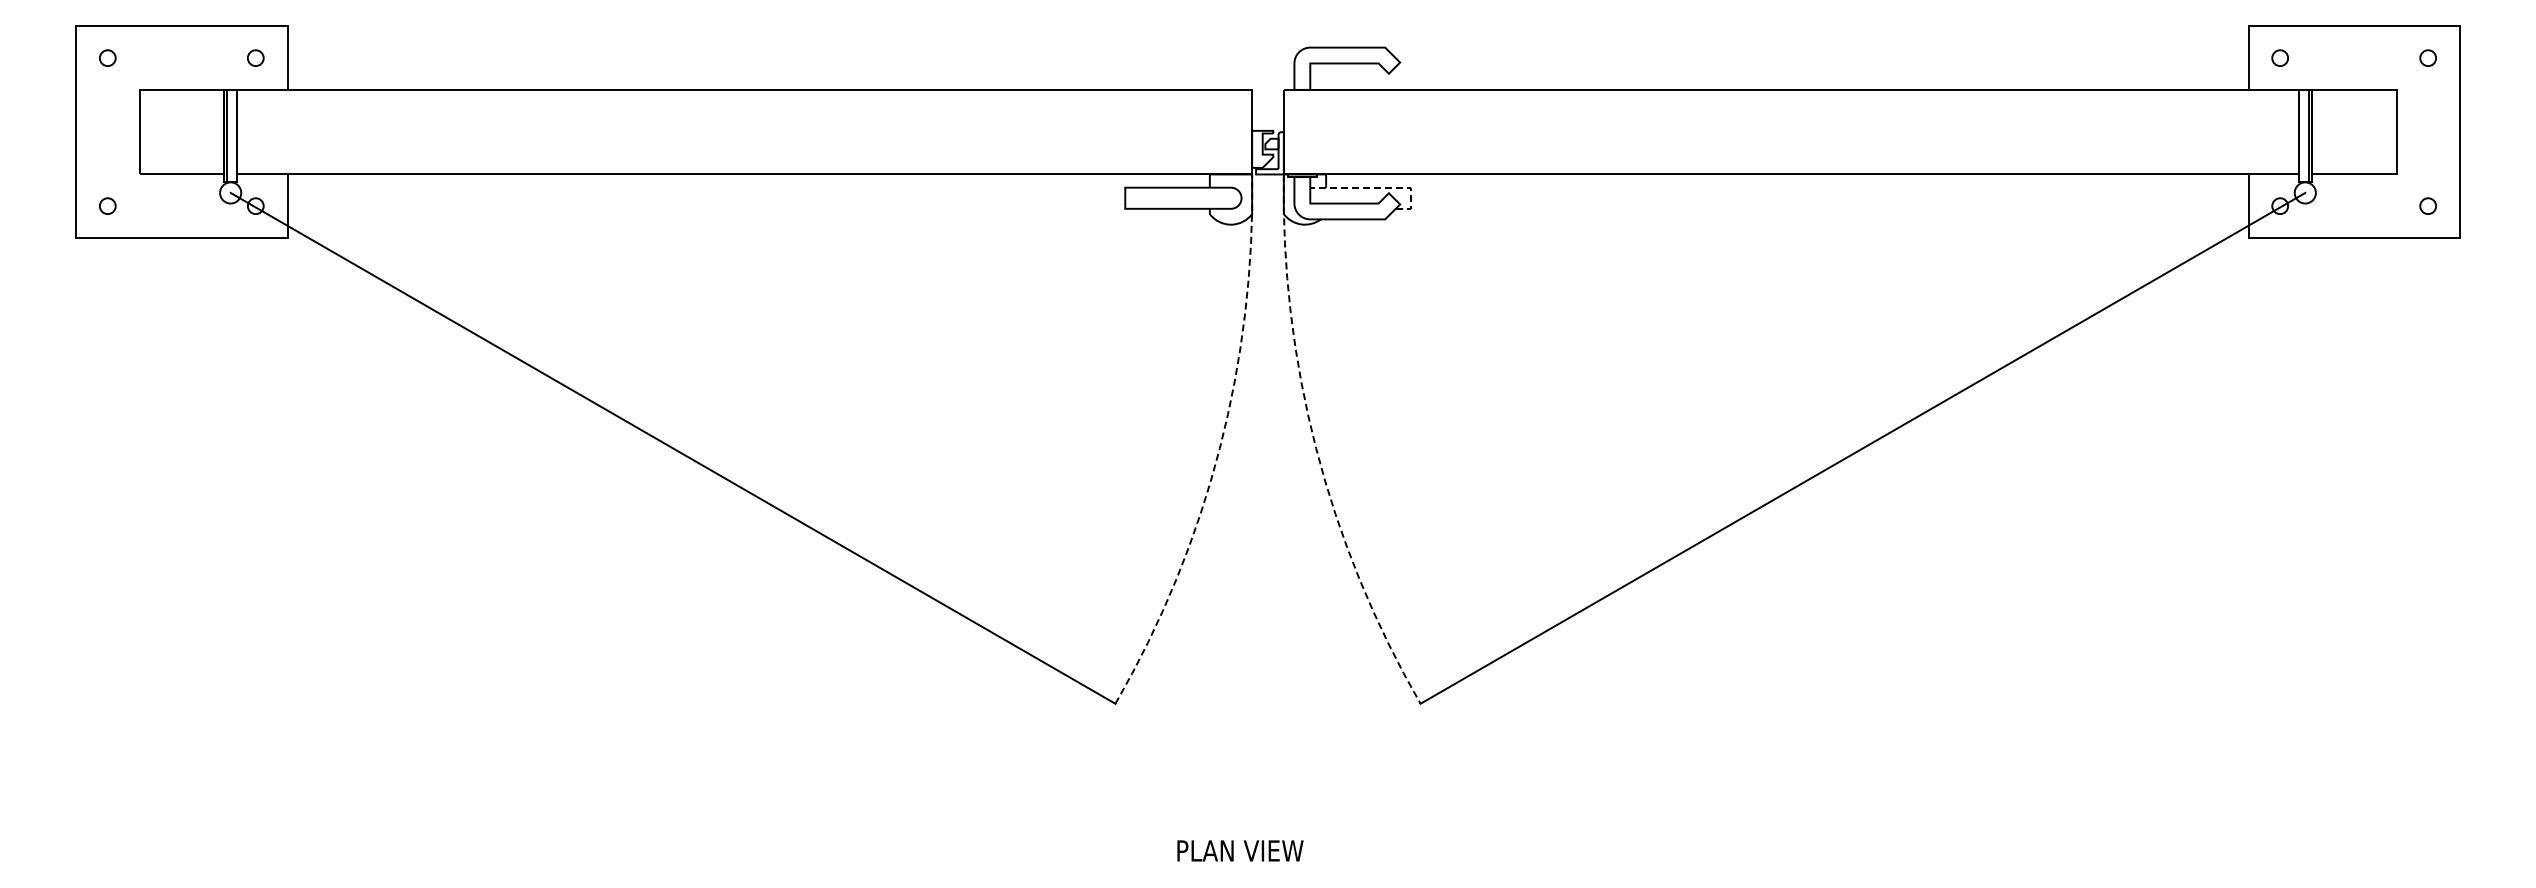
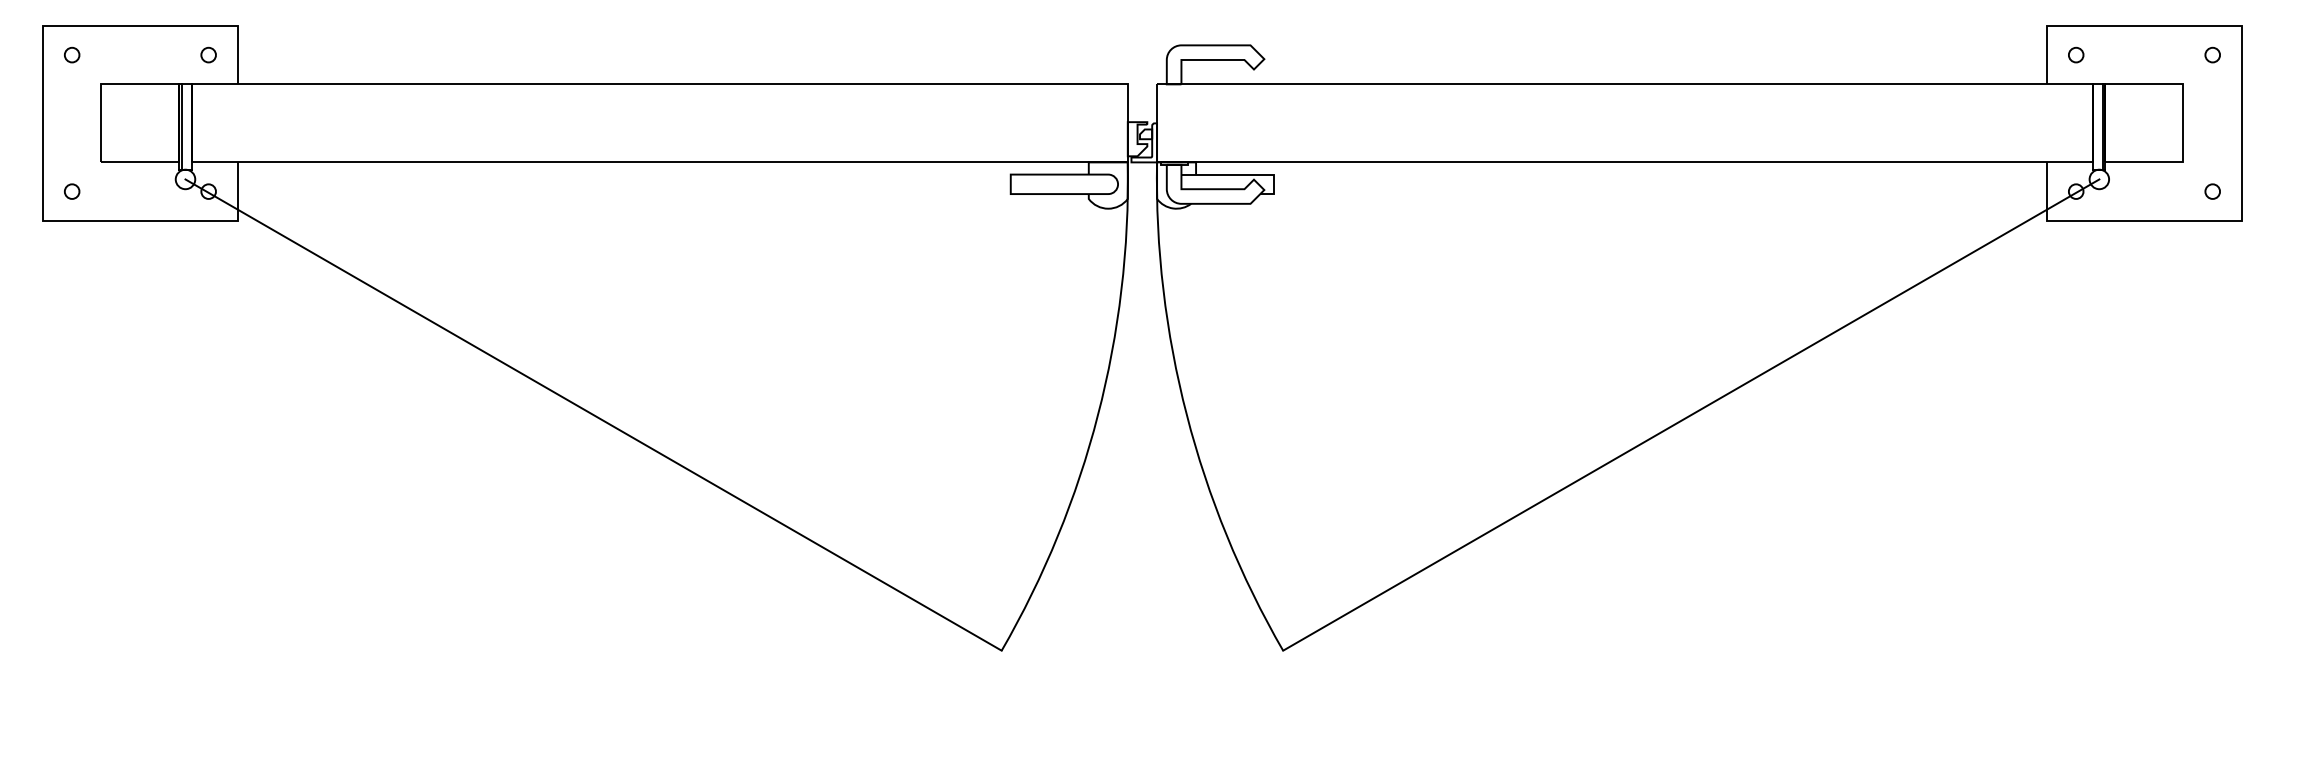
line: (1379, 187) -> (1245, 174), dashed -> solid
arc: (1219, 448) -> (1097, 415), dashed -> solid
arc: (1316, 448) -> (1187, 415), dashed -> solid

